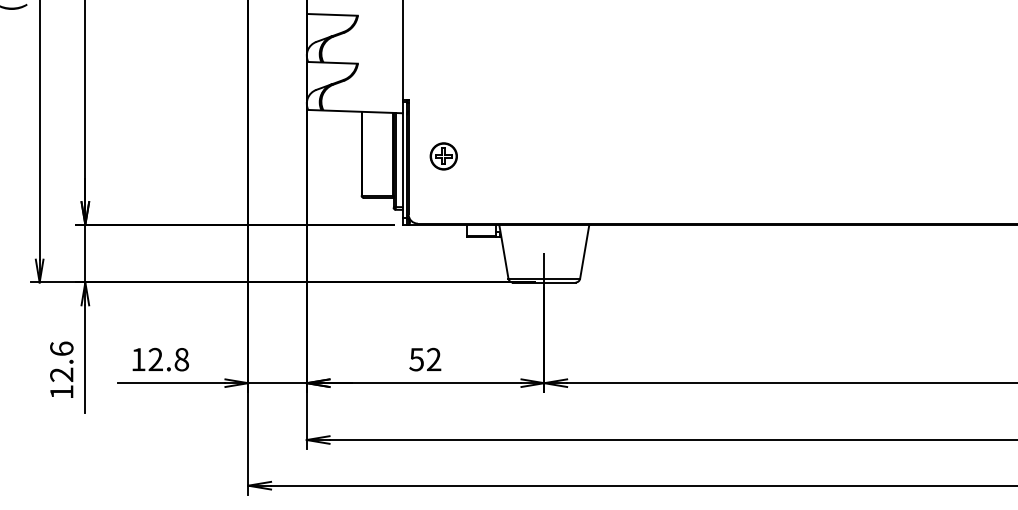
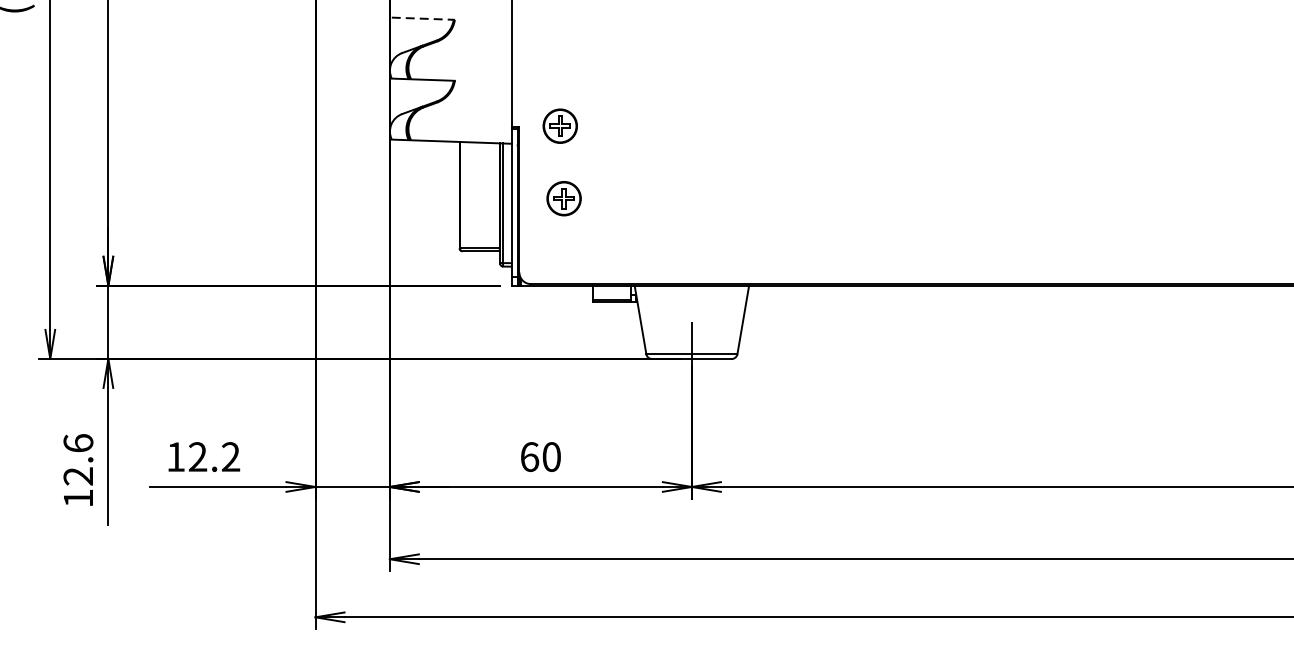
line: (333, 14) -> (423, 18), solid -> dashed
part: (440, 99) -> (559, 126), added
text: (181, 359) -> (230, 456), 12.8 -> 12.2
text: (425, 359) -> (540, 456), 52 -> 60

